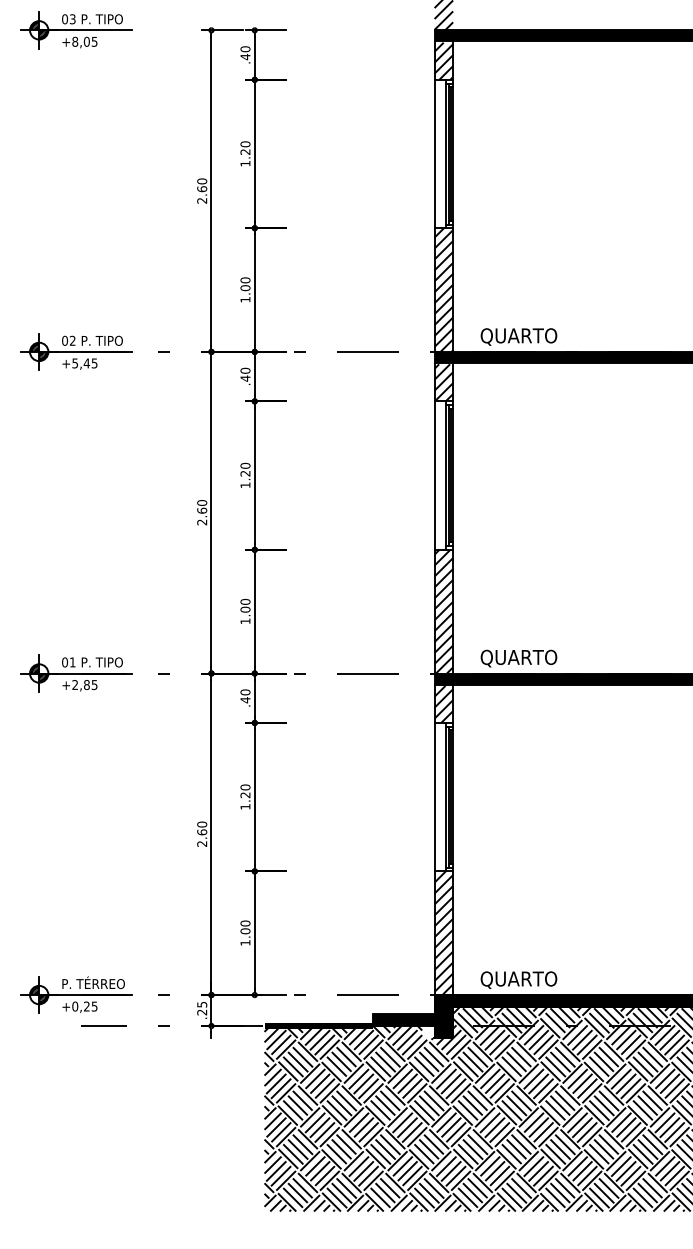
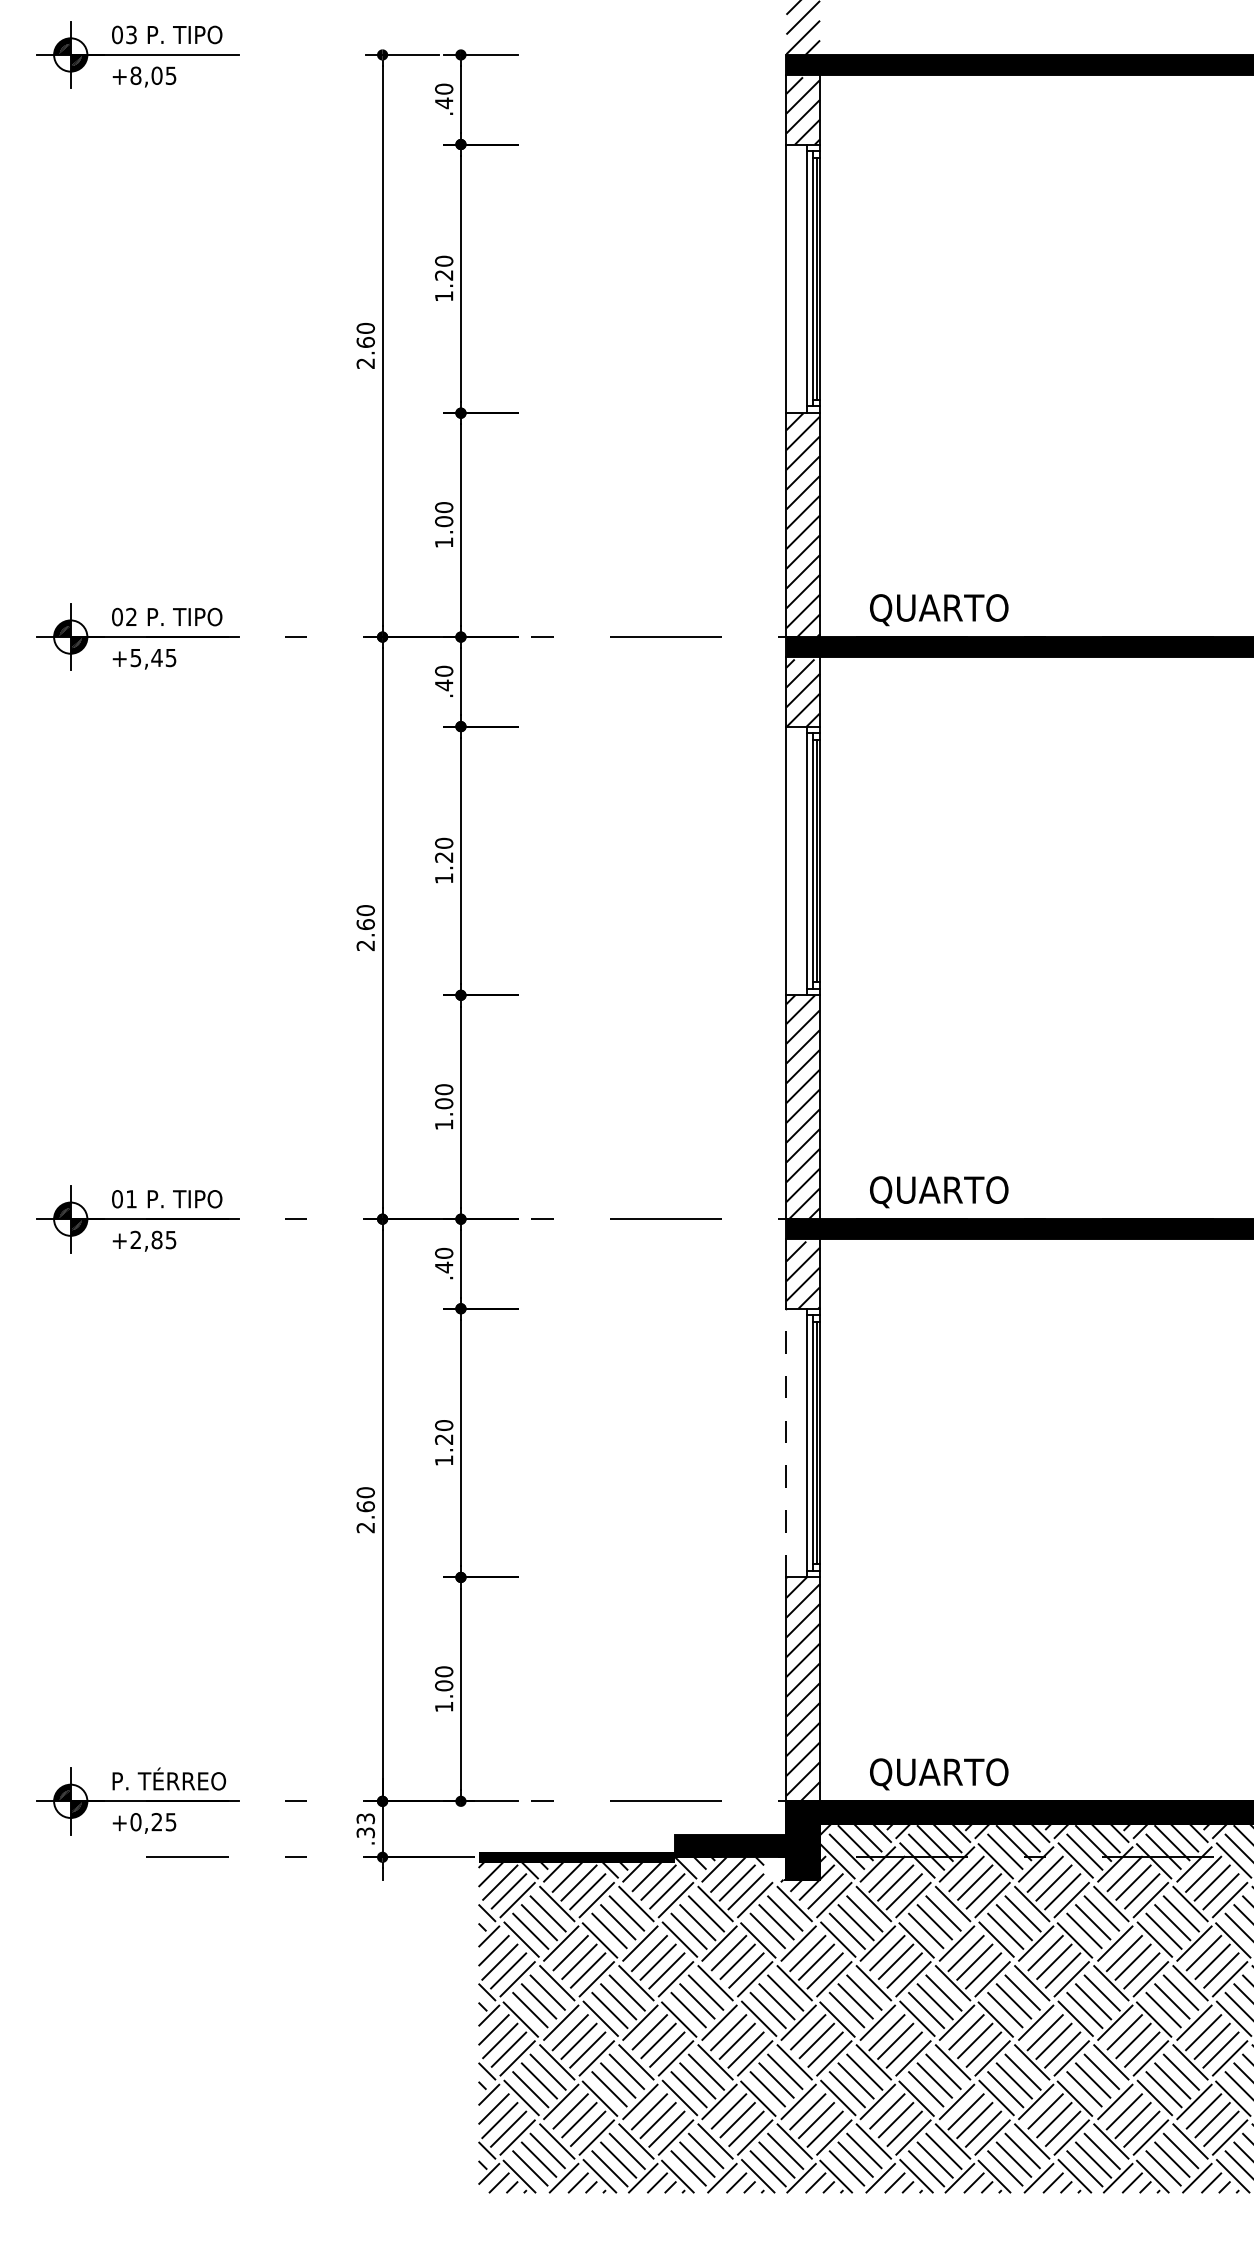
line: (434, 796) -> (786, 1441), solid -> dashed
text: (202, 1008) -> (366, 1825), .25 -> .33

